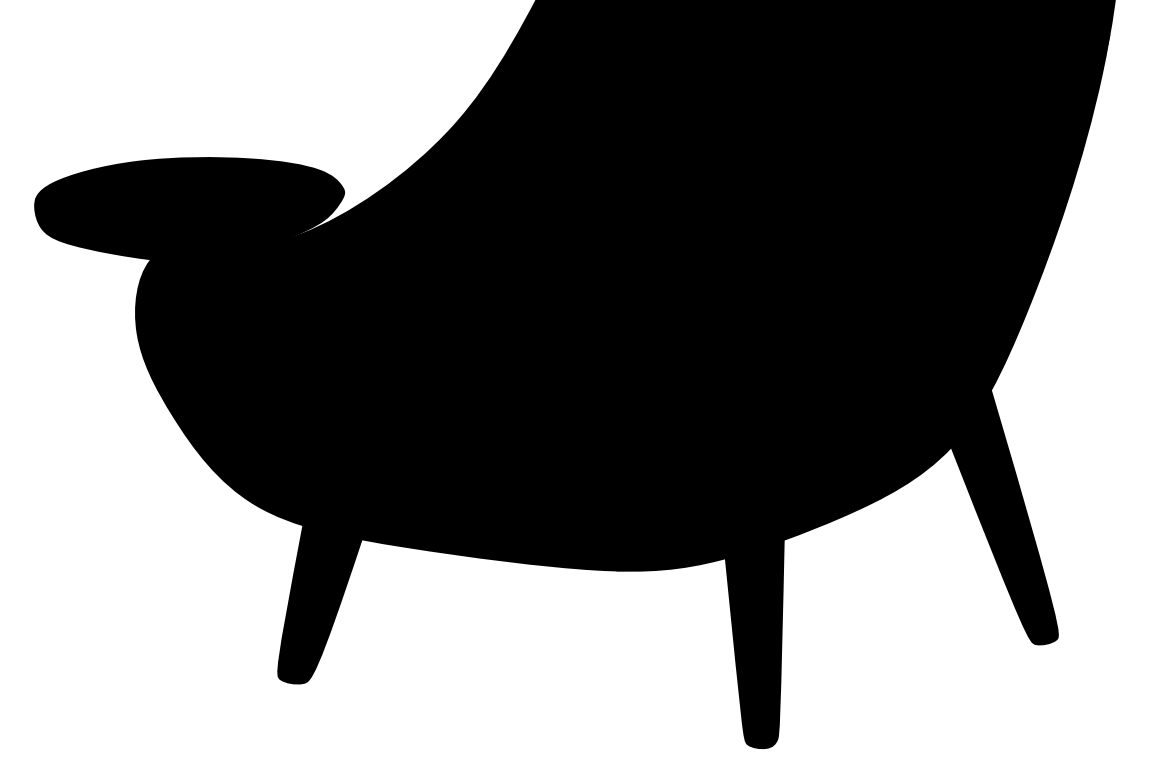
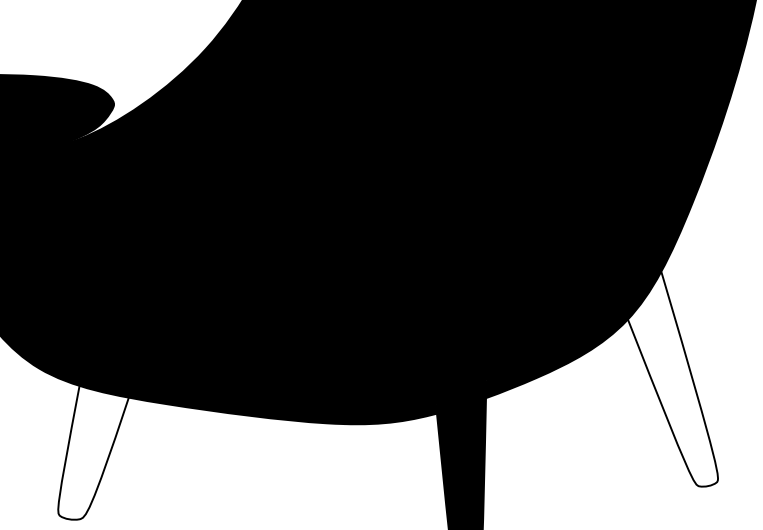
fill: (1004, 517) -> (672, 379), removed
fill: (319, 604) -> (93, 452), removed

